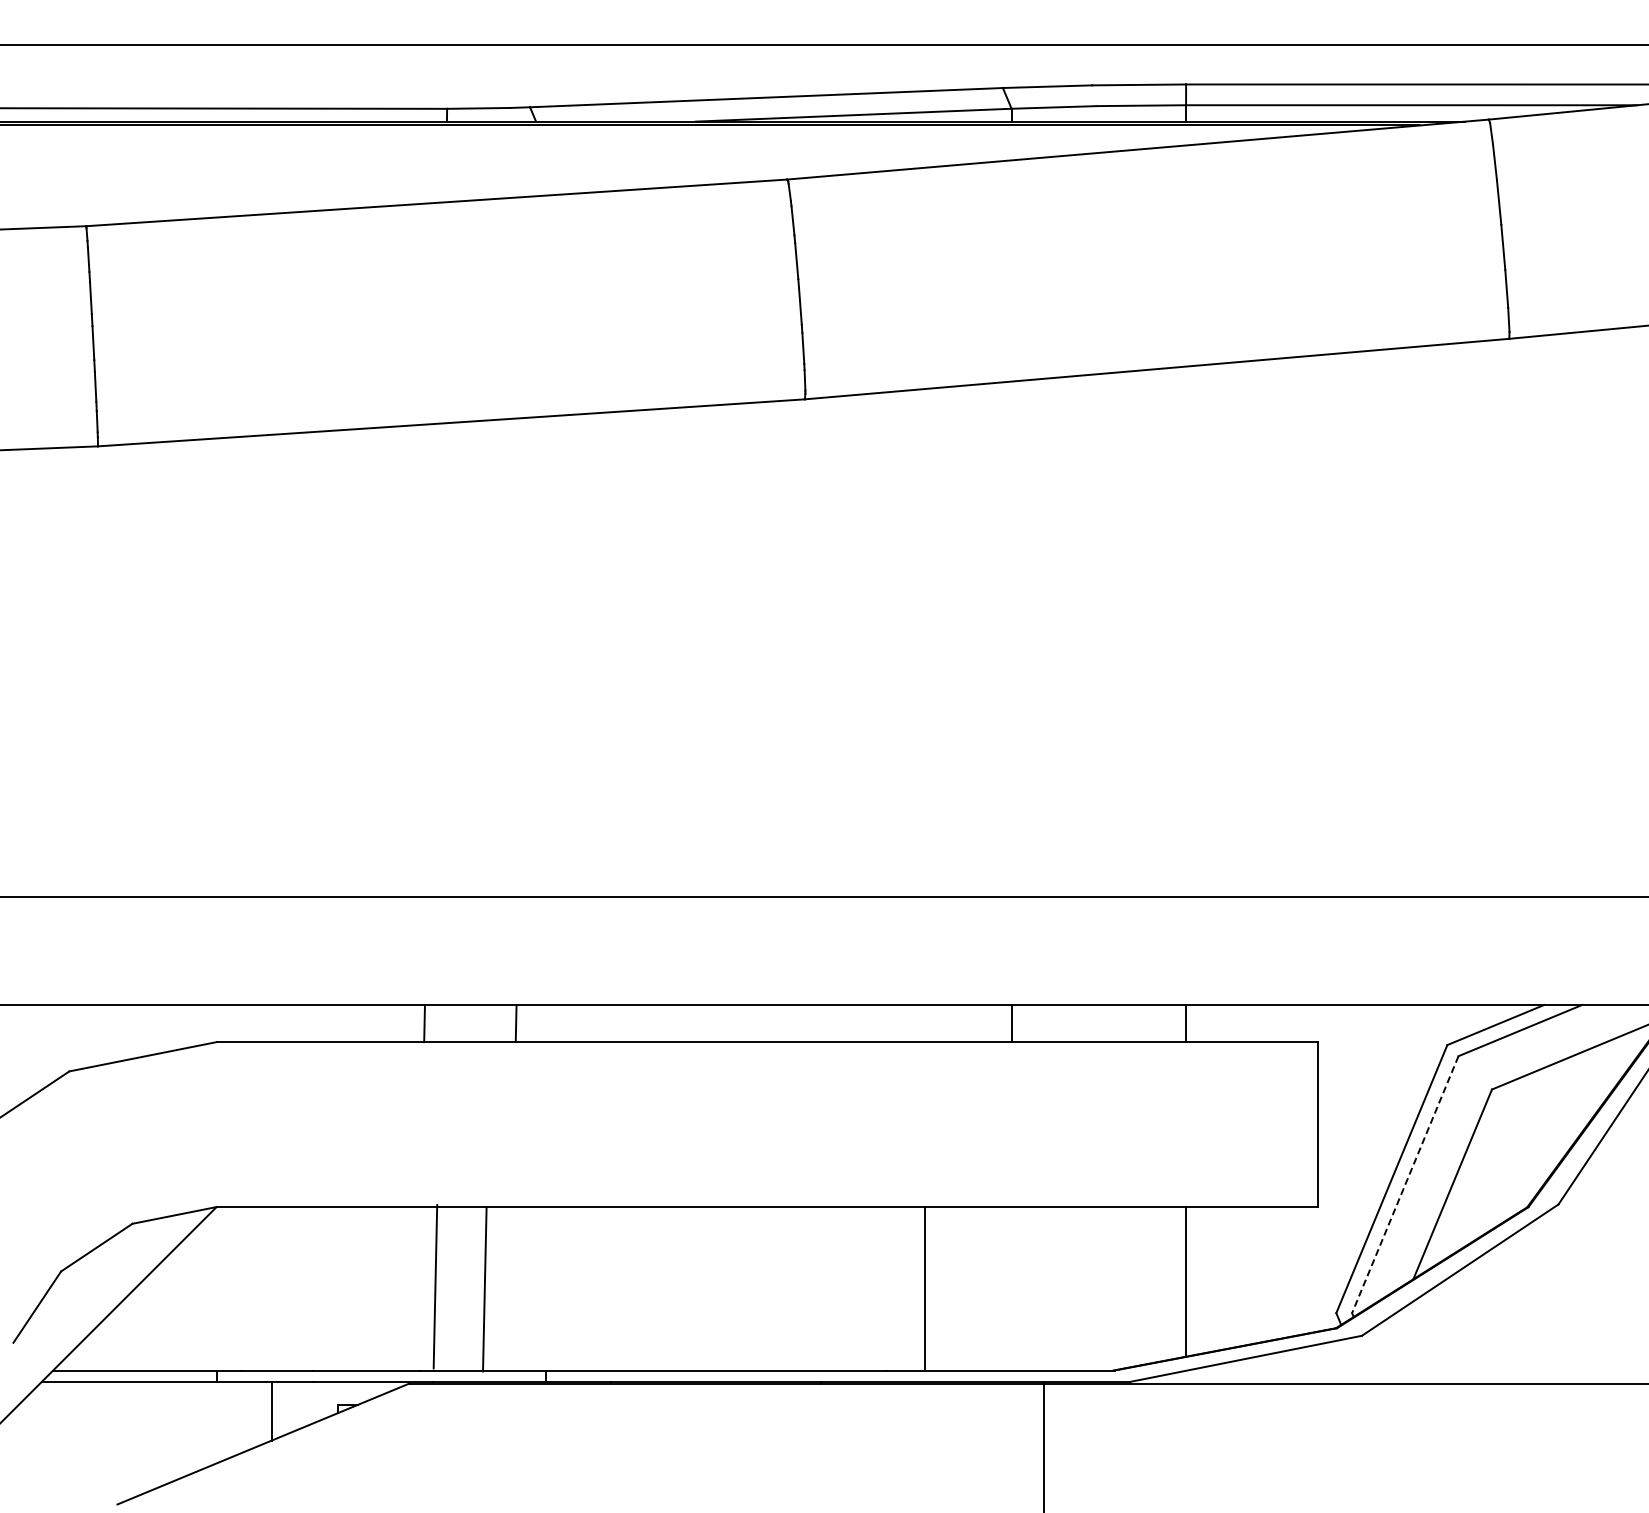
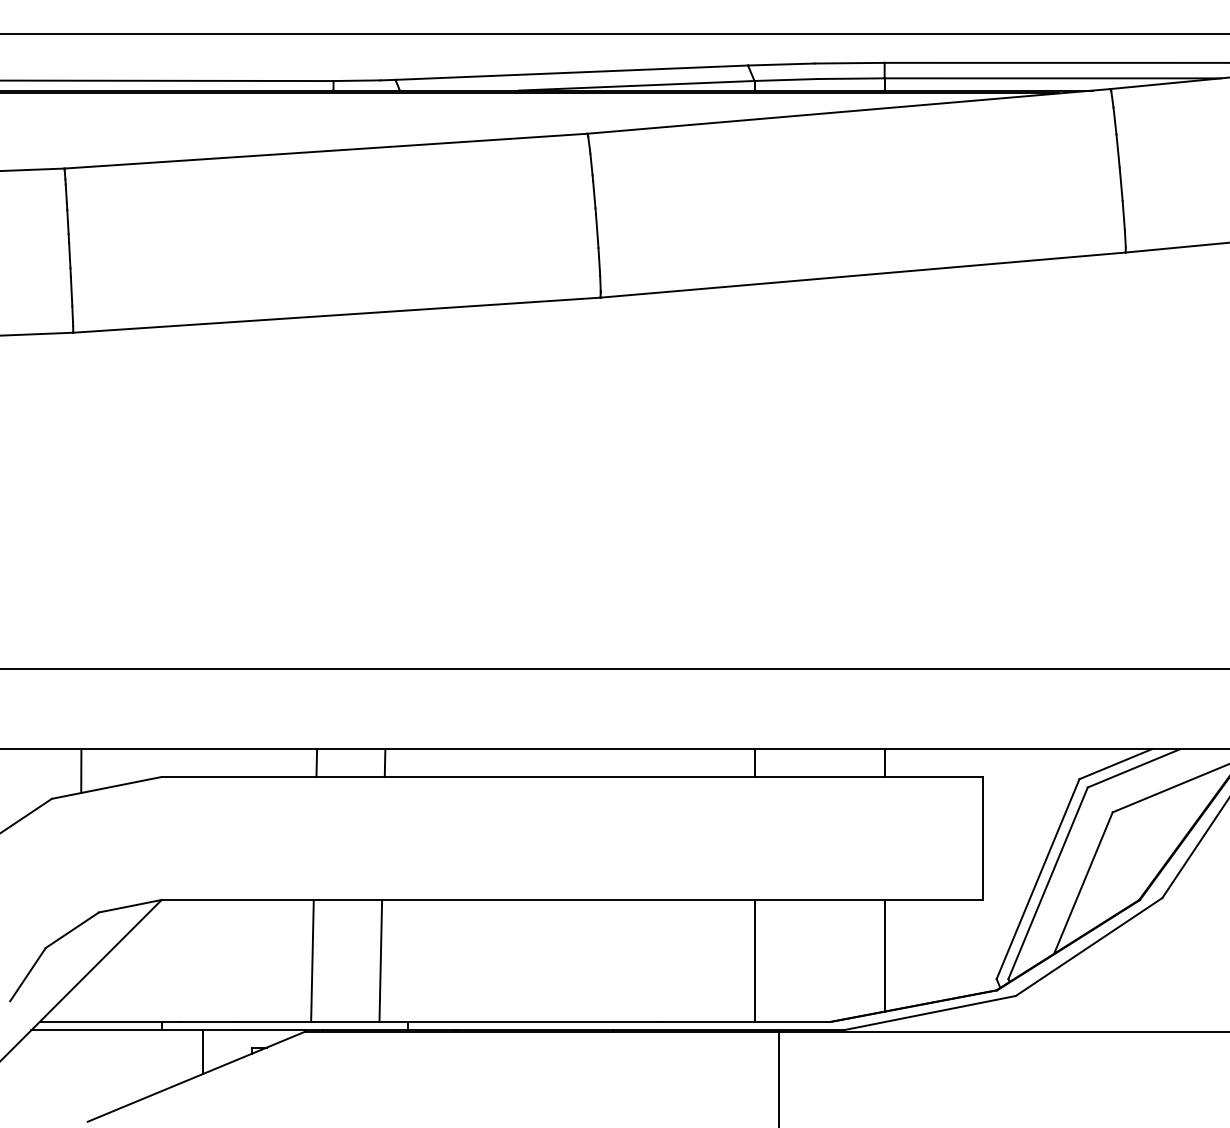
line: (108, 1033) -> (81, 770), added
line: (1405, 1185) -> (1048, 883), dashed -> solid
line: (435, 1286) -> (380, 960), moved
line: (924, 1288) -> (754, 960), moved
line: (484, 1289) -> (312, 960), moved

